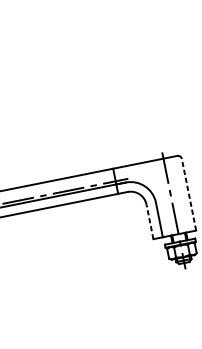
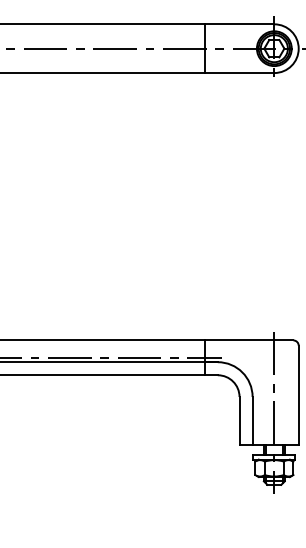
line: (188, 194) -> (298, 395), dashed -> solid
line: (149, 221) -> (239, 420), dashed -> solid

